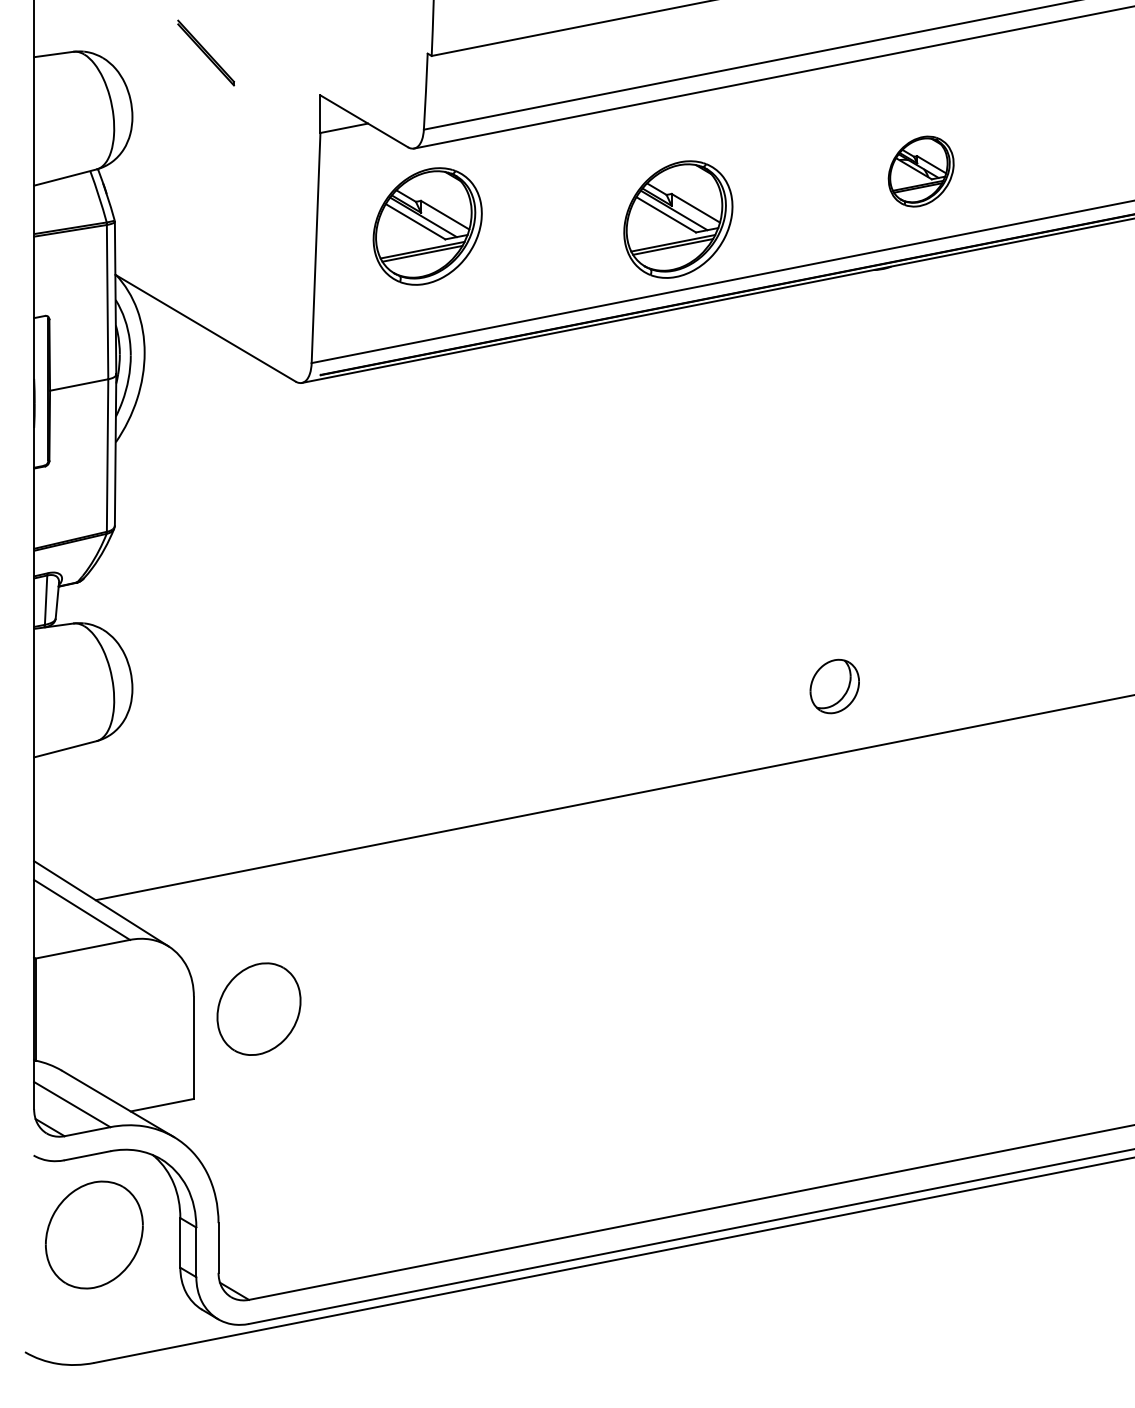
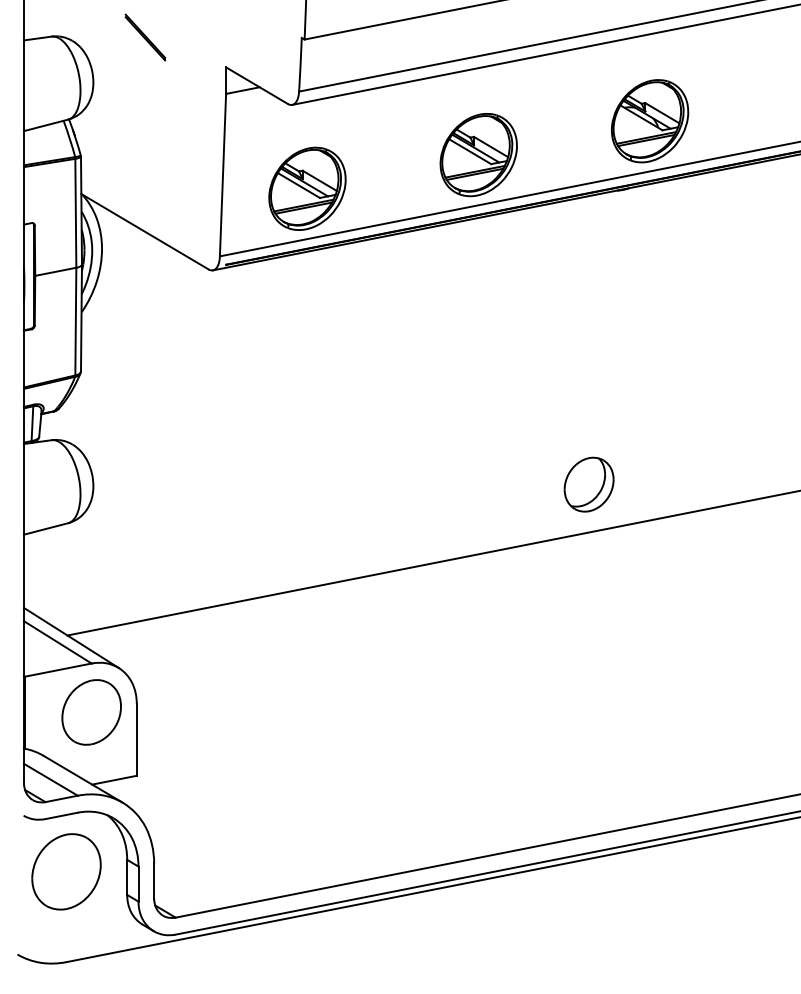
part: (921, 171) -> (650, 121), size x1.67
part: (427, 226) -> (307, 188), moved
part: (834, 686) -> (588, 484), size x1.43
part: (258, 1008) -> (91, 711), moved

